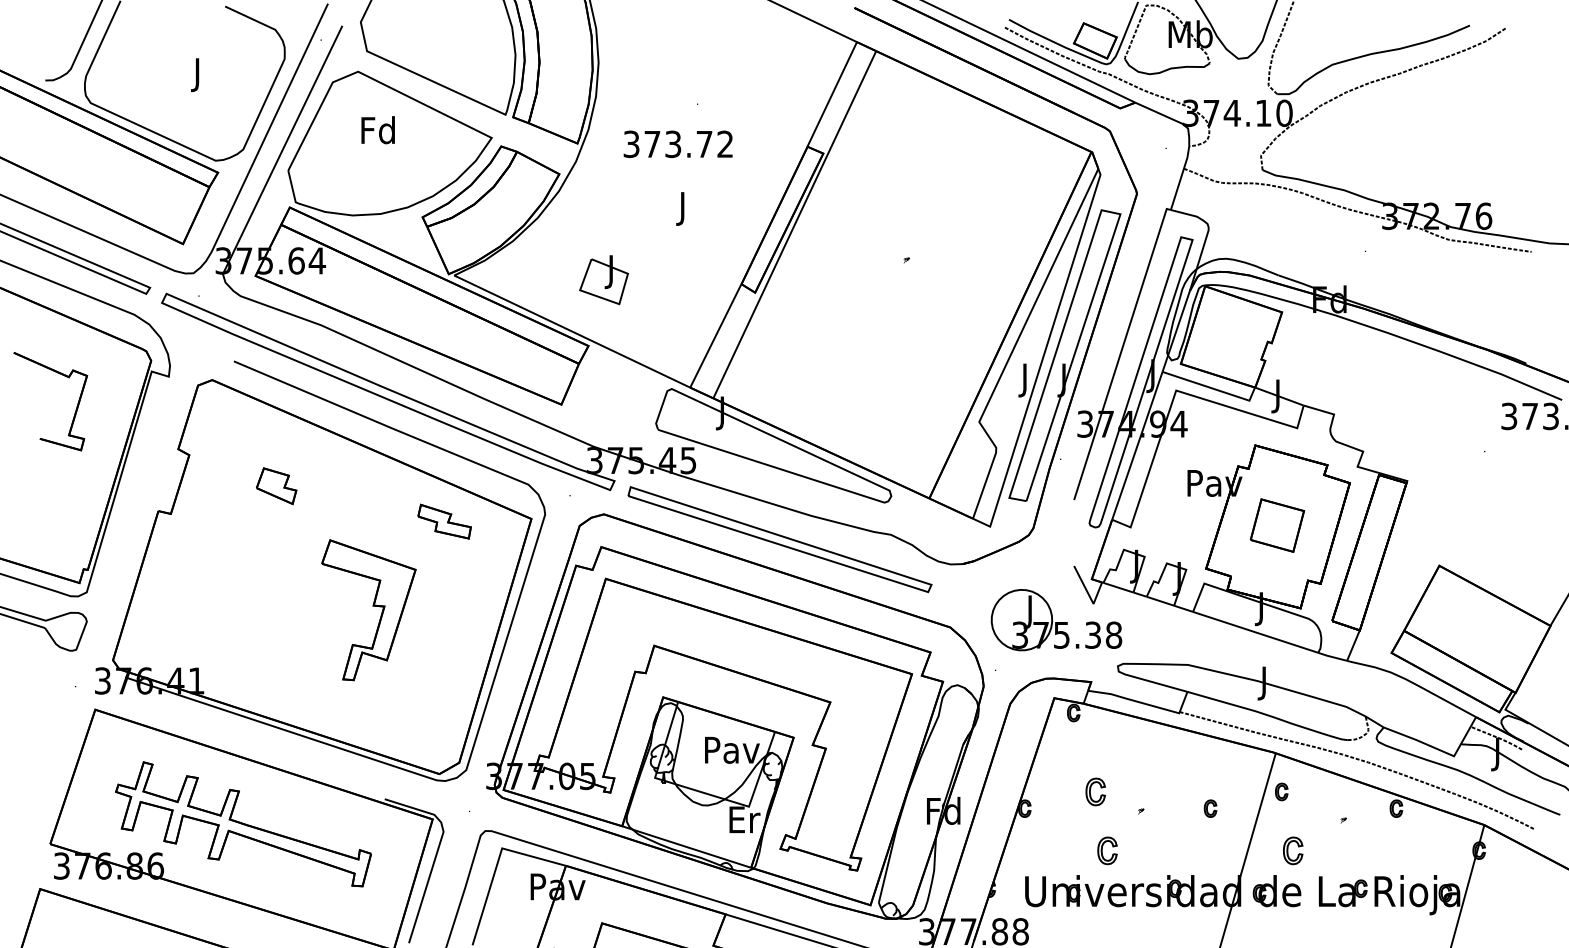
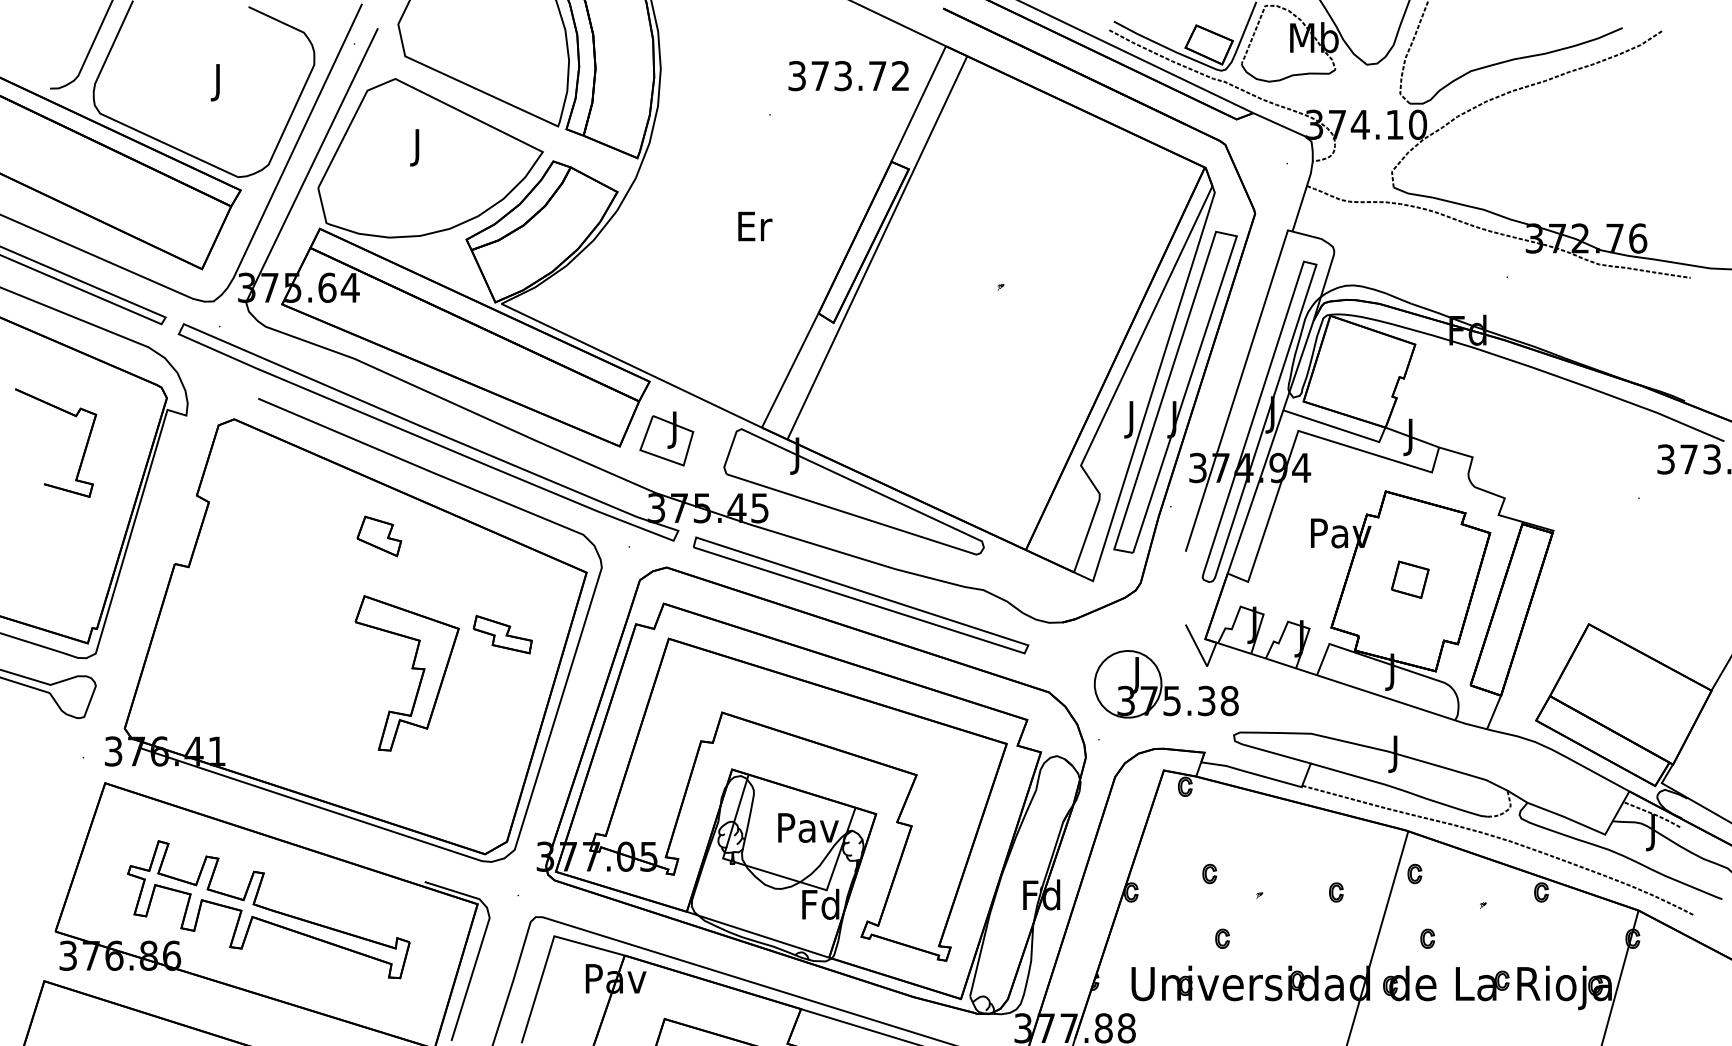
text: (378, 133) -> (417, 147), Fd -> J
text: (678, 144) -> (848, 76), moved
text: (684, 209) -> (755, 230), J -> Er
part: (603, 279) -> (666, 438), moved
part: (276, 486) -> (379, 536), moved
part: (444, 521) -> (502, 634), moved
part: (1277, 525) -> (1410, 579), size x0.62
part: (1095, 791) -> (1209, 873), size x0.62
text: (743, 818) -> (820, 903), Er -> Fd
part: (1107, 850) -> (1222, 938), size x0.62
part: (1293, 850) -> (1427, 938), size x0.62

